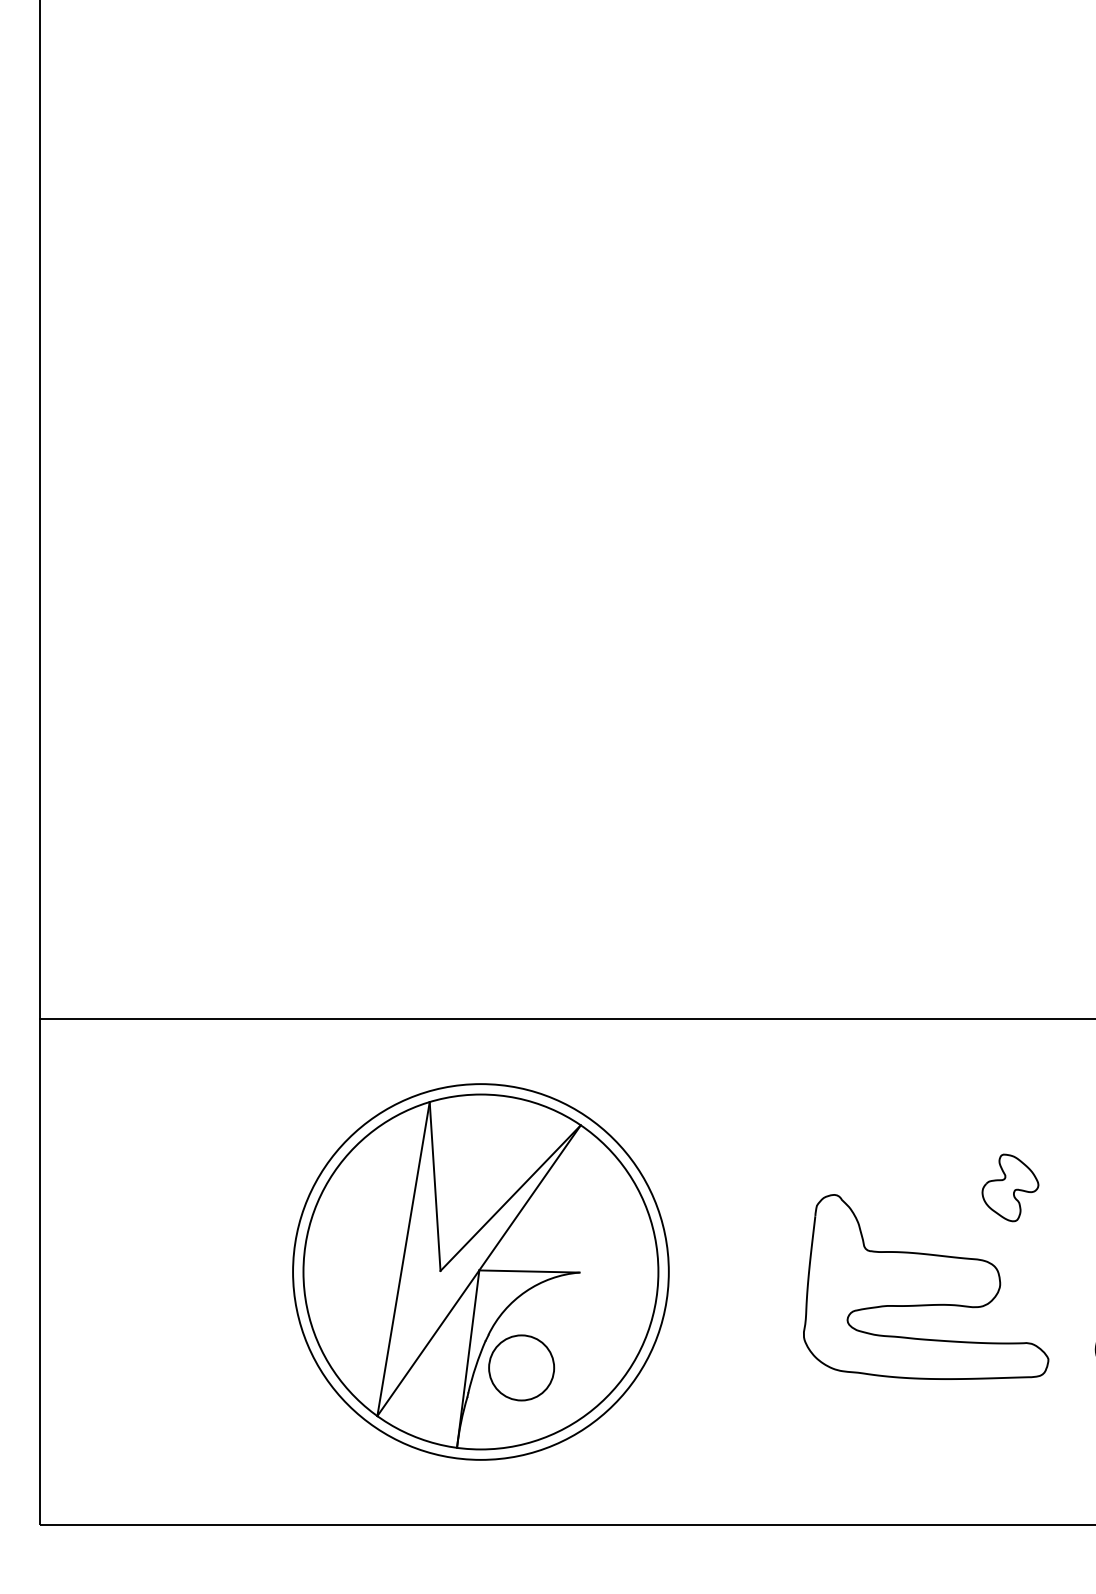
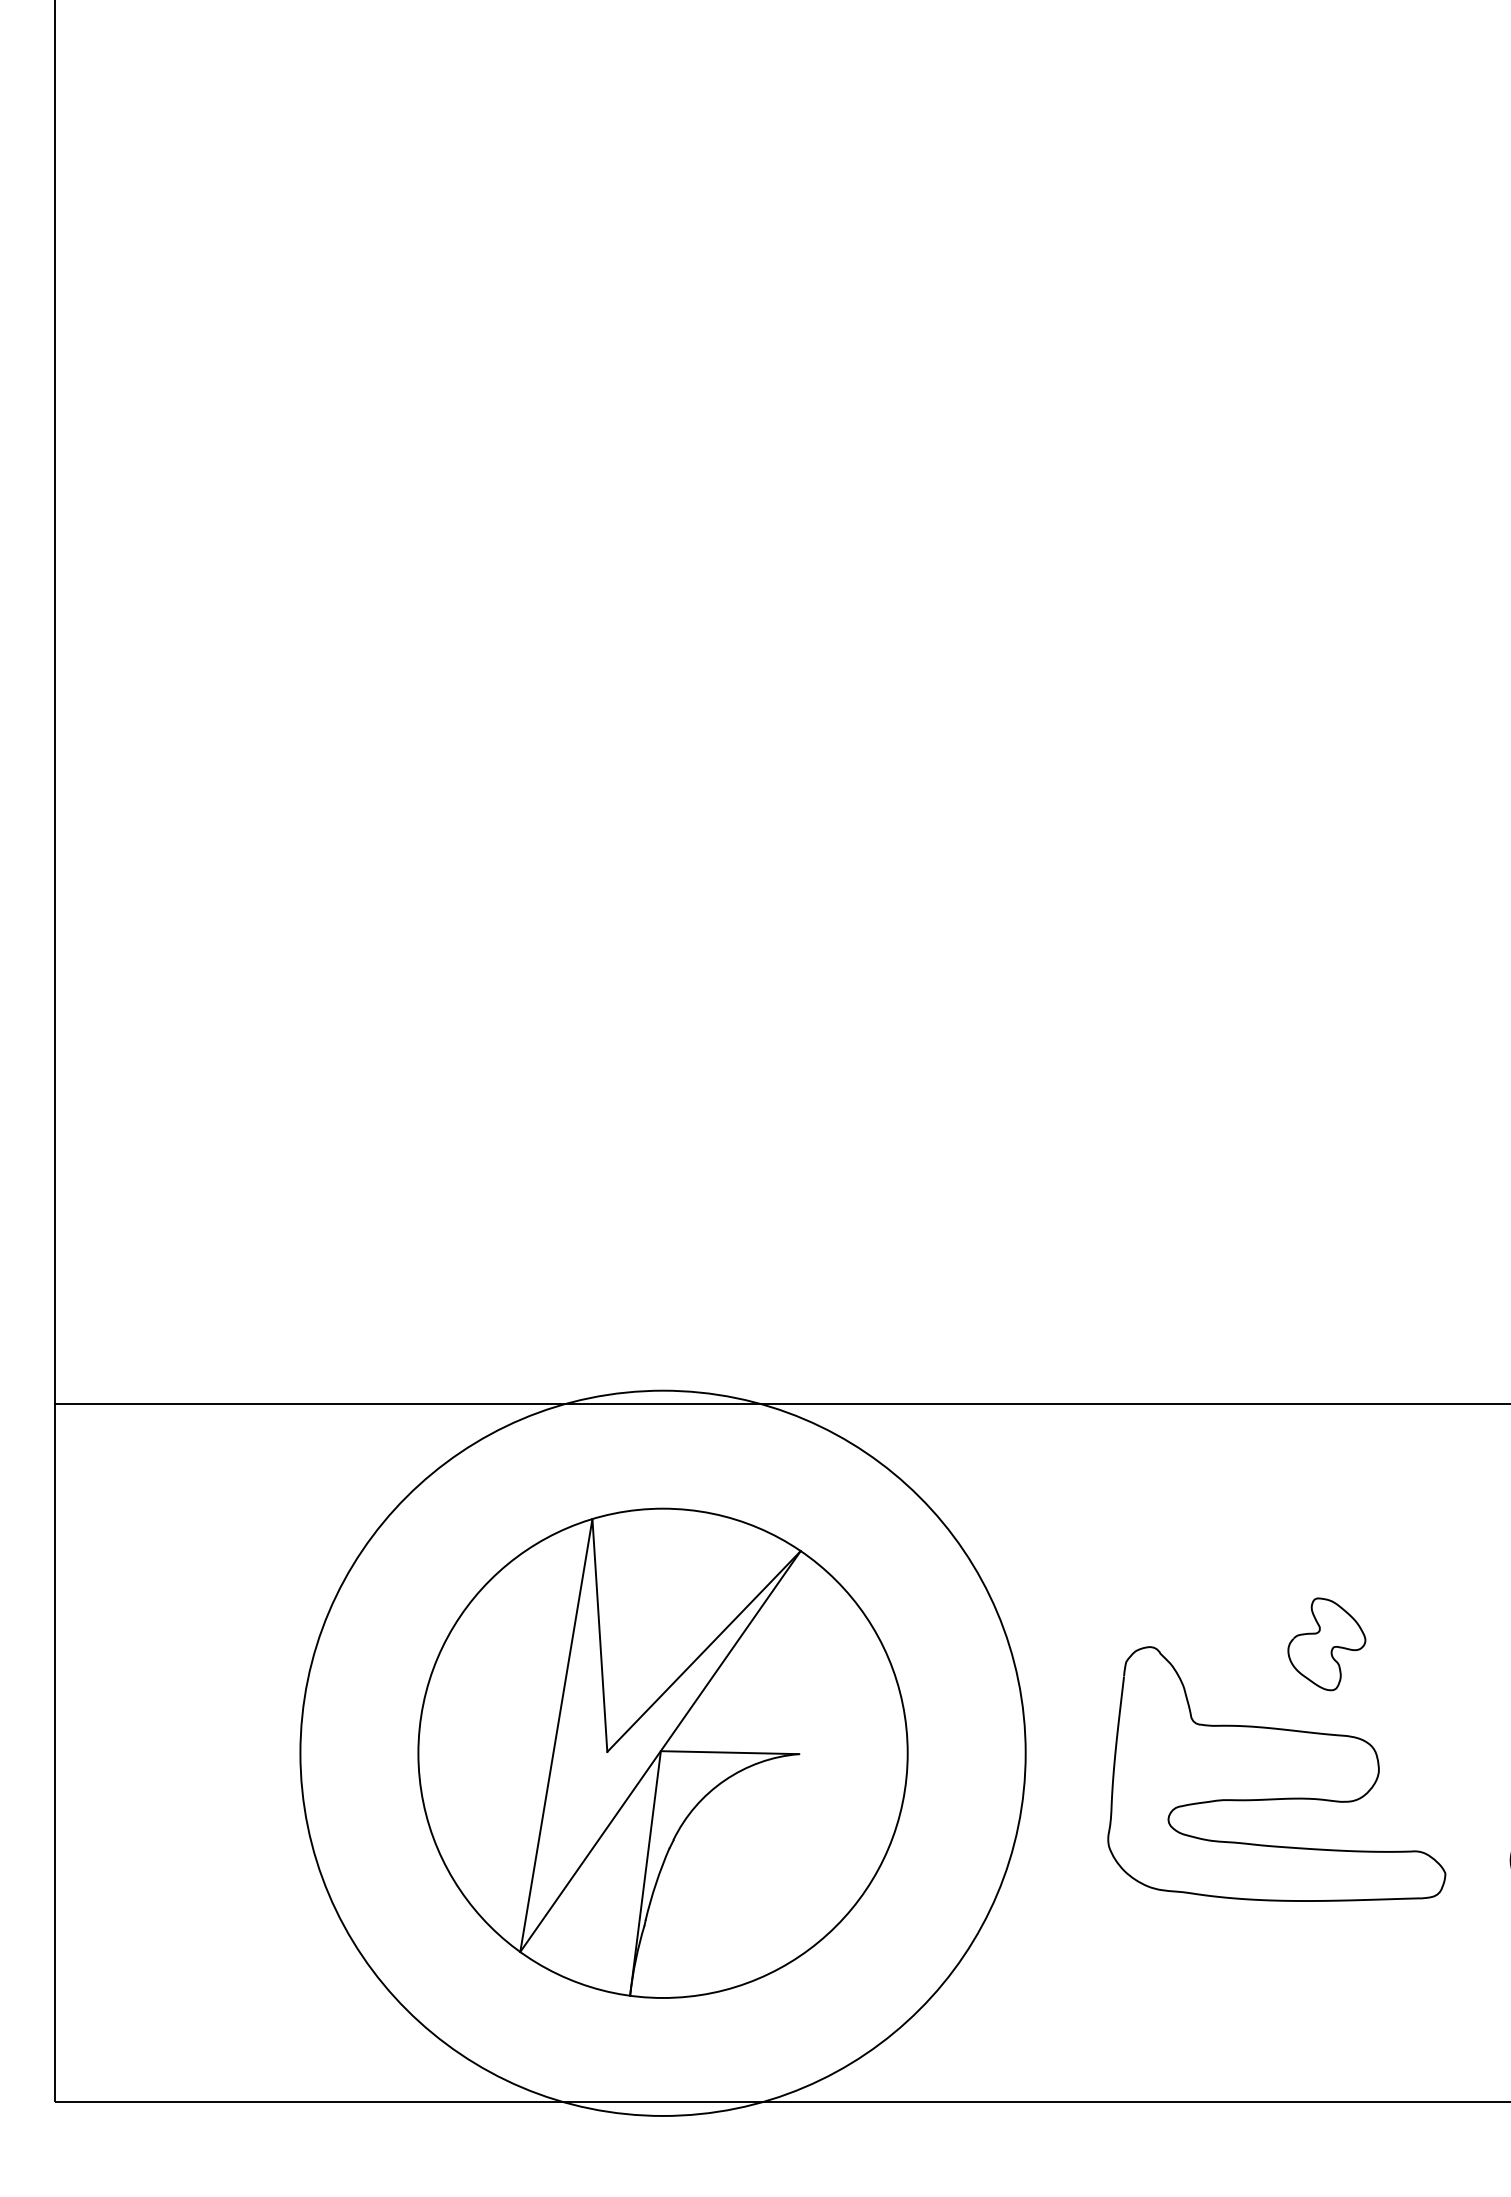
curve: (1013, 1190) -> (1331, 1647), moved
circle: (480, 1271) -> (662, 1752), size x1.4
circle: (521, 1367) -> (718, 1884), removed

